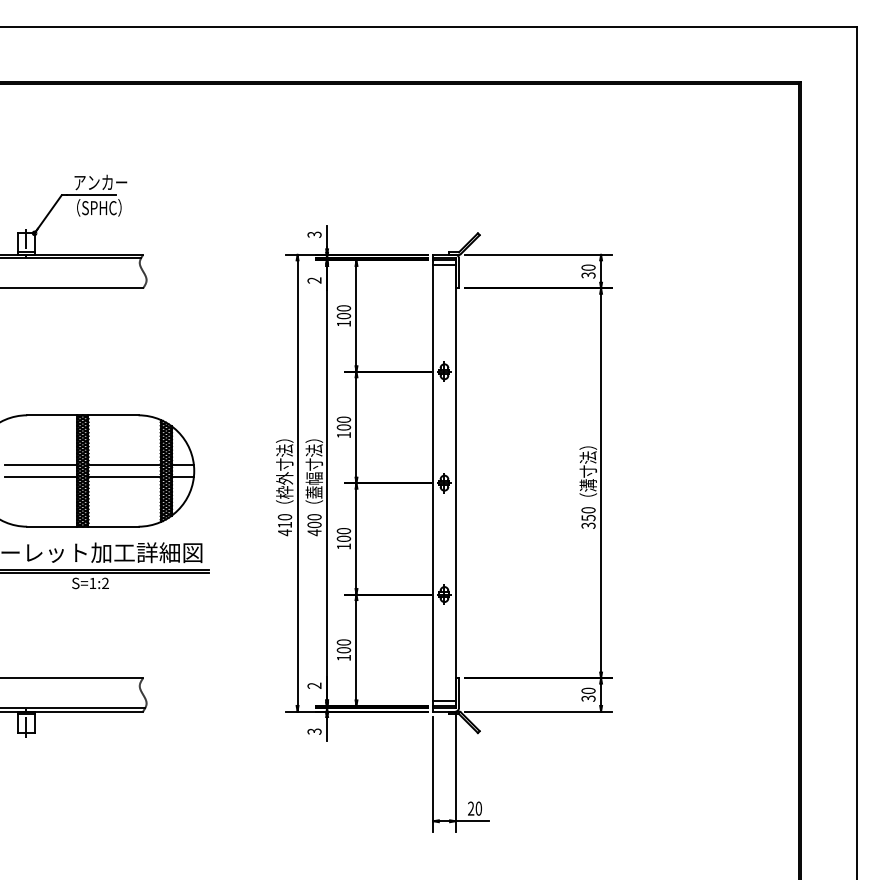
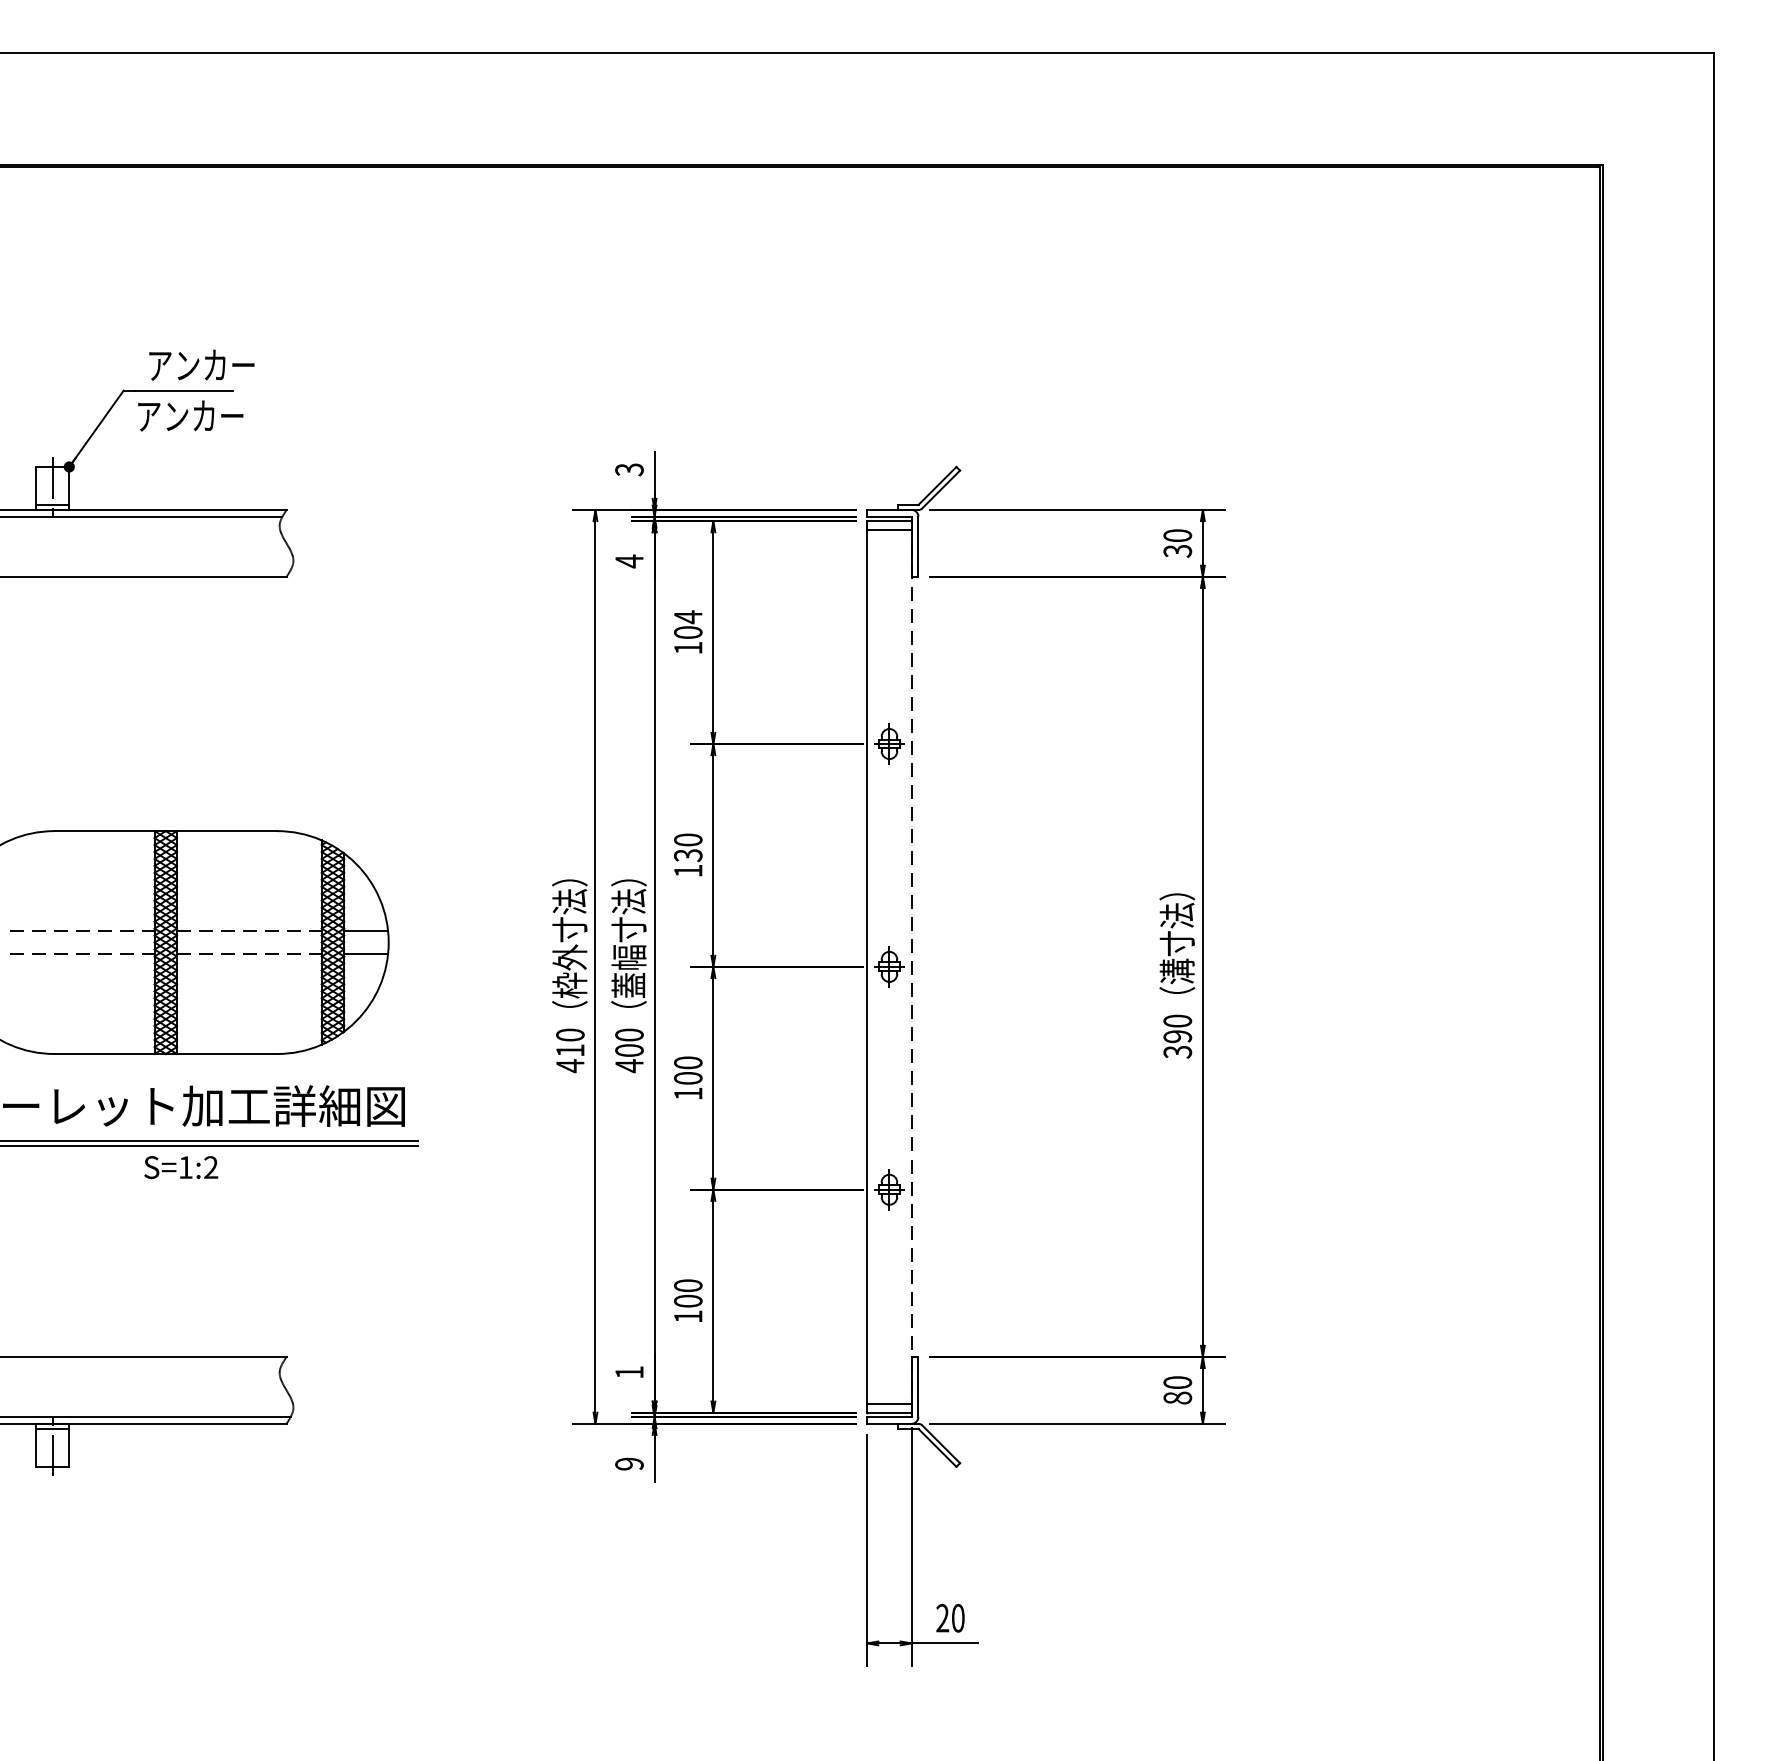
text: (95, 207) -> (191, 415), （SPHC） -> アンカー
text: (314, 280) -> (629, 561), 2 -> 4
text: (343, 308) -> (687, 617), 100 -> 104
text: (343, 427) -> (687, 855), 100 -> 130
line: (41, 465) -> (83, 931), solid -> dashed
line: (125, 465) -> (251, 931), solid -> dashed
line: (41, 476) -> (83, 953), solid -> dashed
line: (125, 476) -> (251, 953), solid -> dashed
line: (455, 483) -> (911, 967), solid -> dashed
text: (588, 518) -> (1177, 1037), 350 -> 390
text: (314, 685) -> (629, 1371), 2 -> 1
text: (588, 698) -> (1177, 1397), 30 -> 80
text: (314, 731) -> (629, 1463), 3 -> 9

